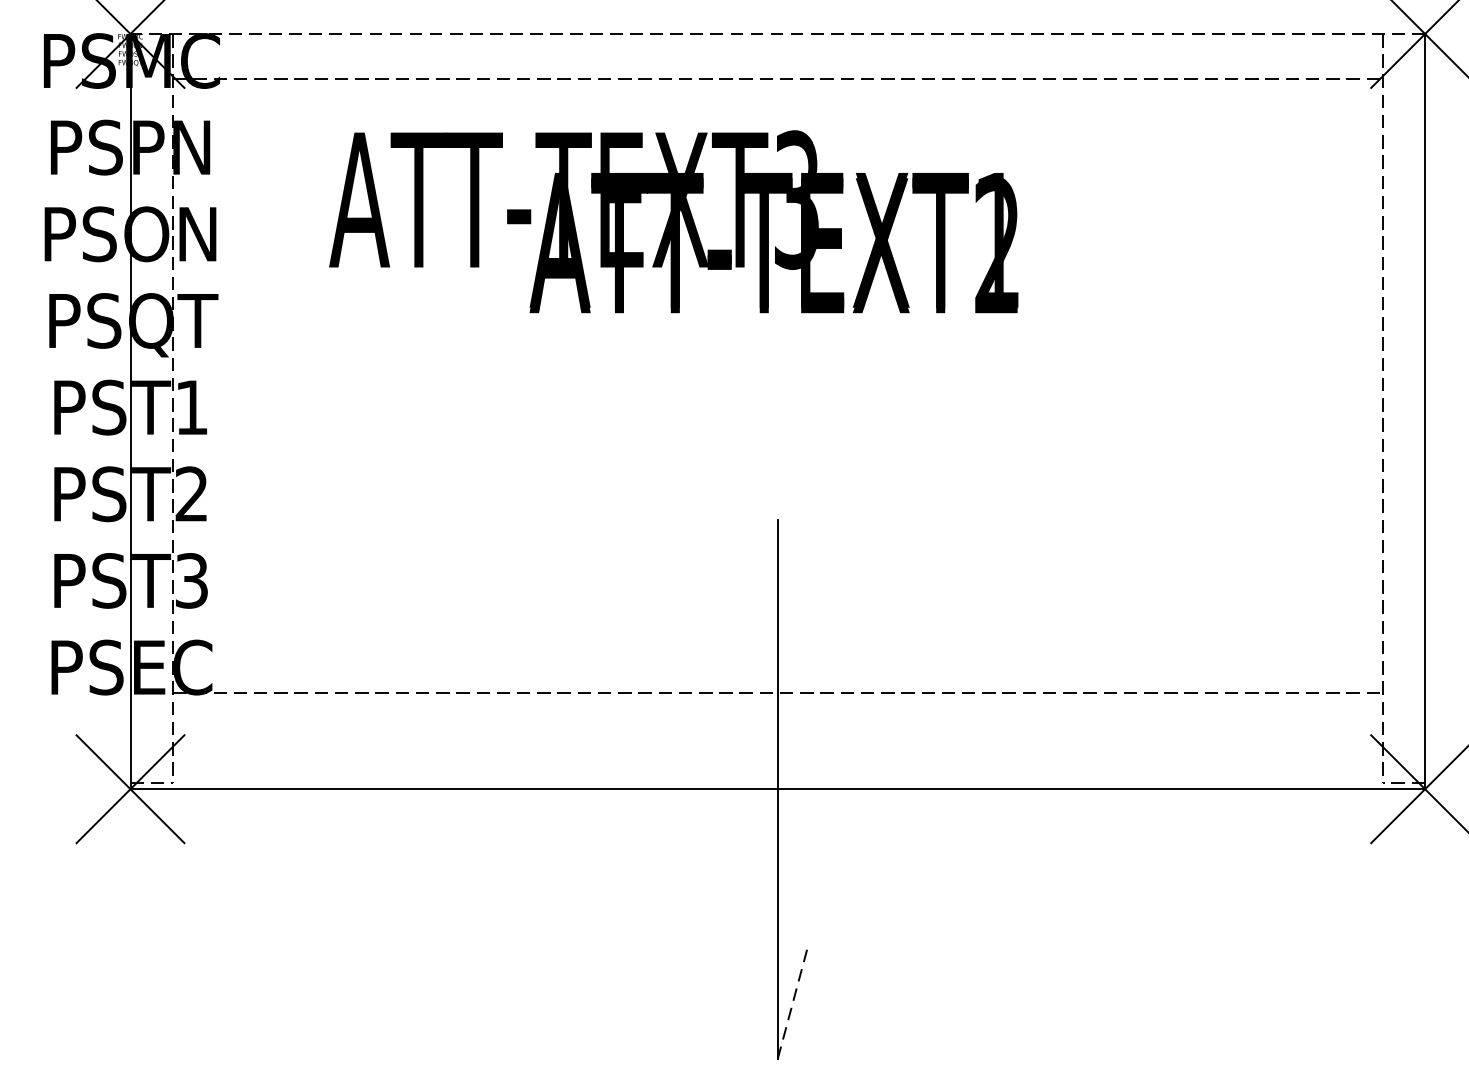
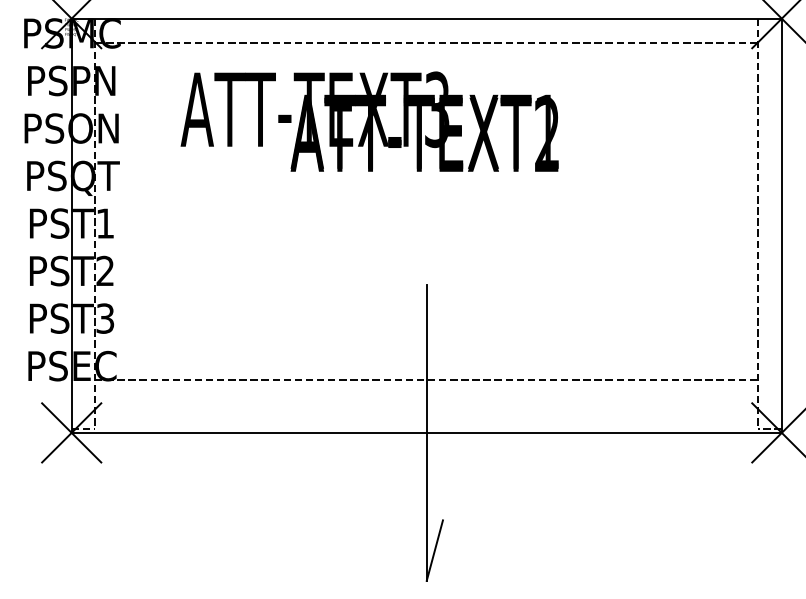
line: (777, 33) -> (426, 18), dashed -> solid
line: (791, 1003) -> (434, 550), dashed -> solid

